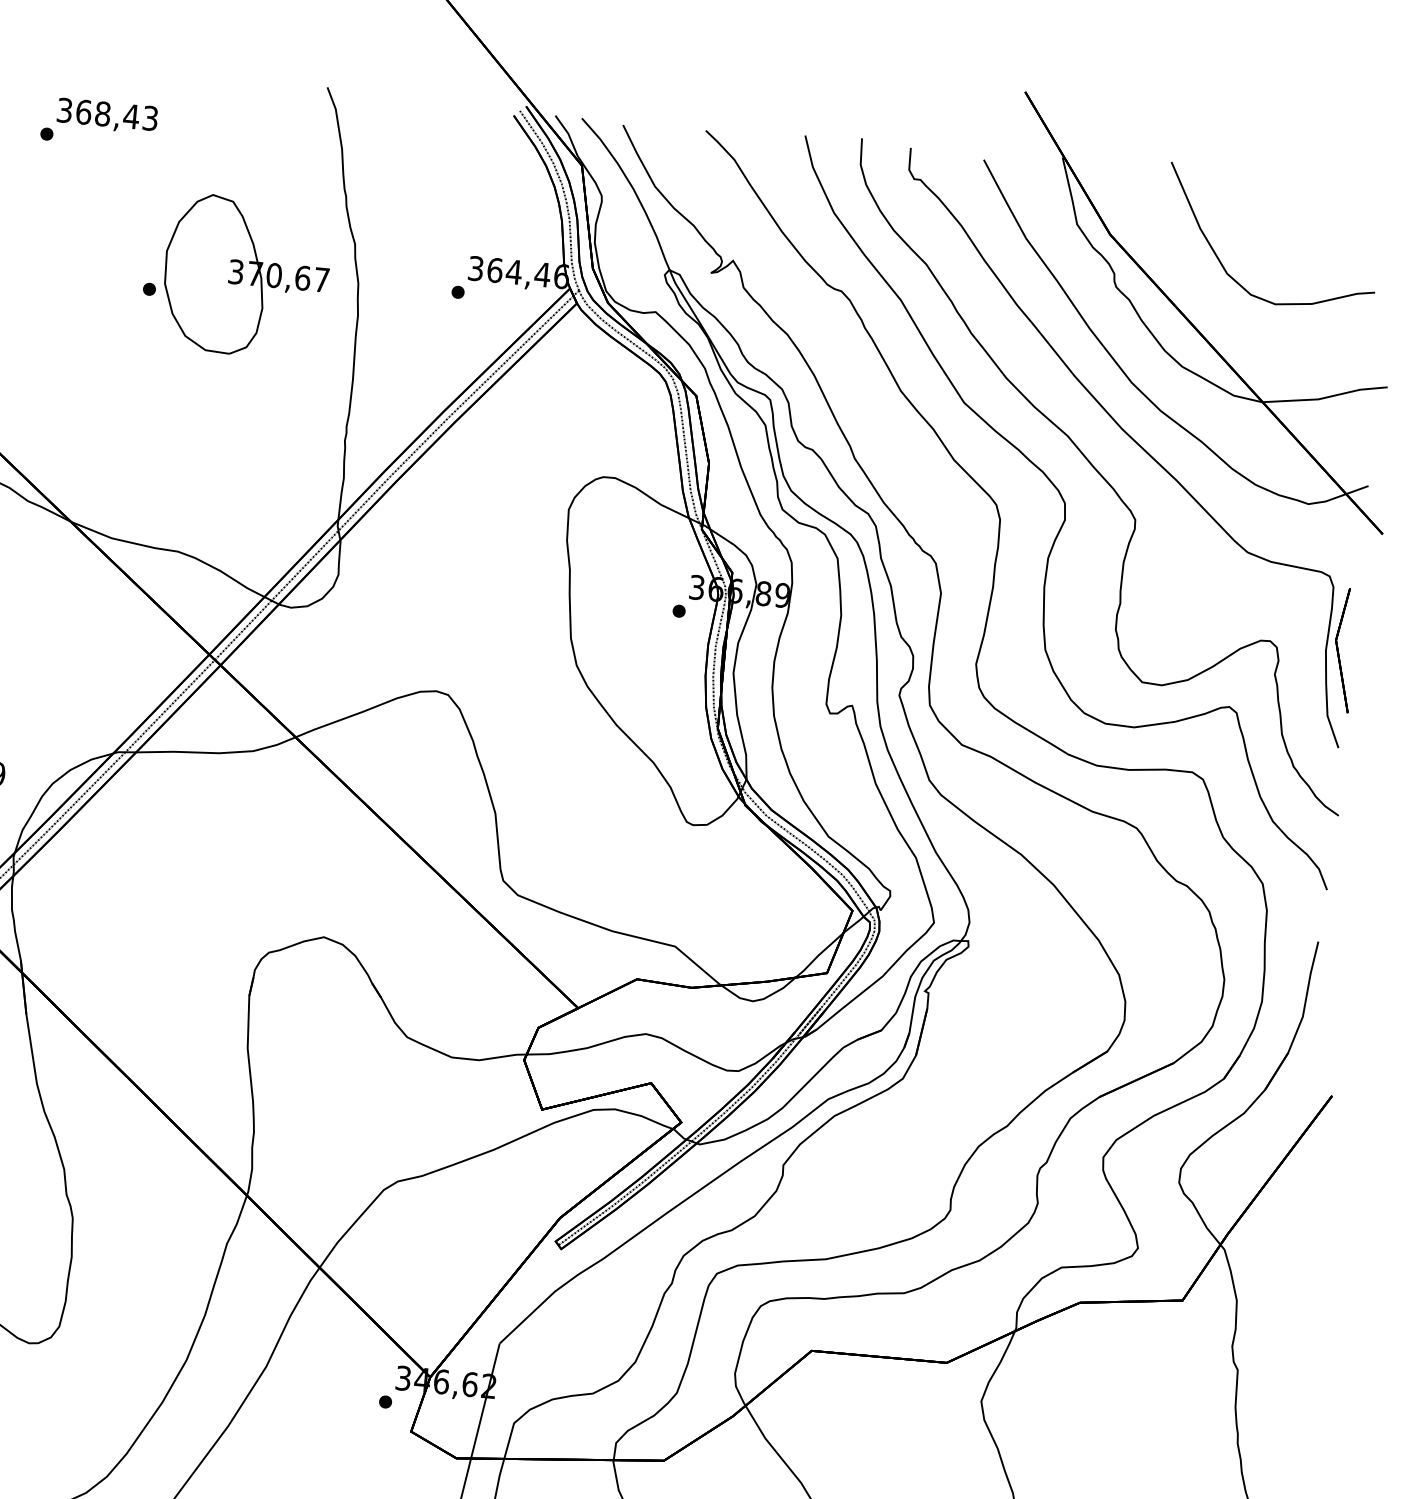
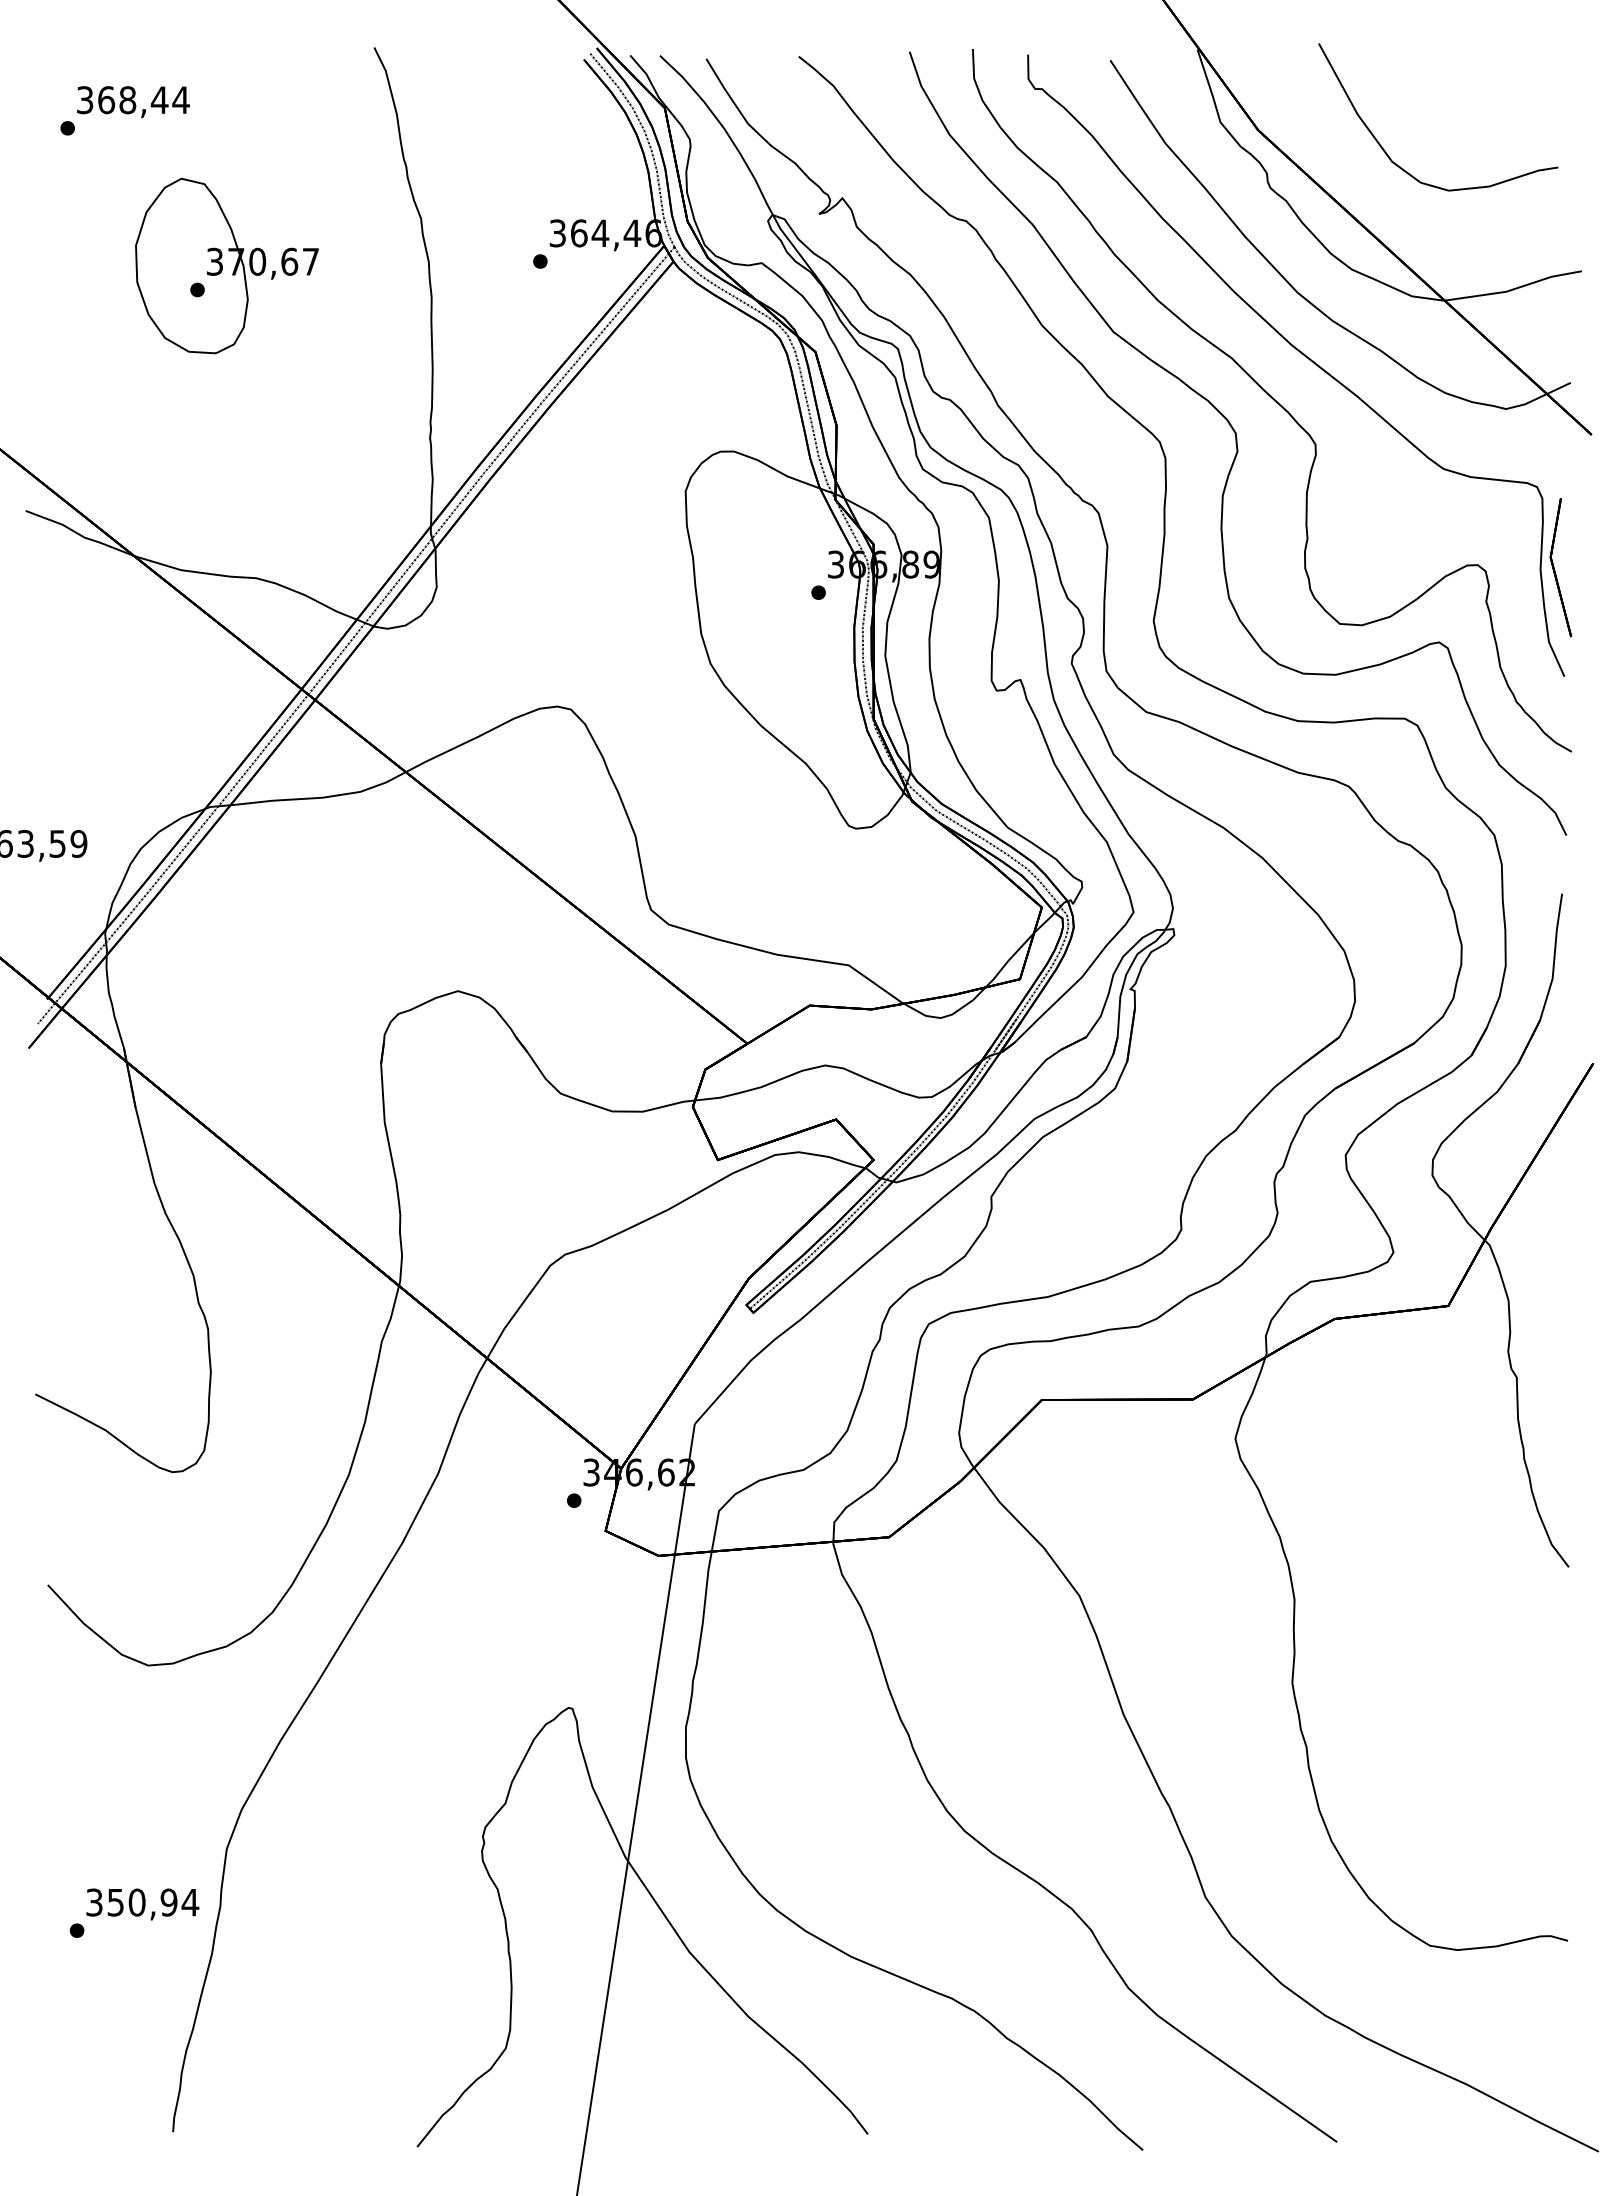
text: (149, 118) -> (180, 100), 368,43 -> 368,44
part: (246, 276) -> (226, 265), moved

